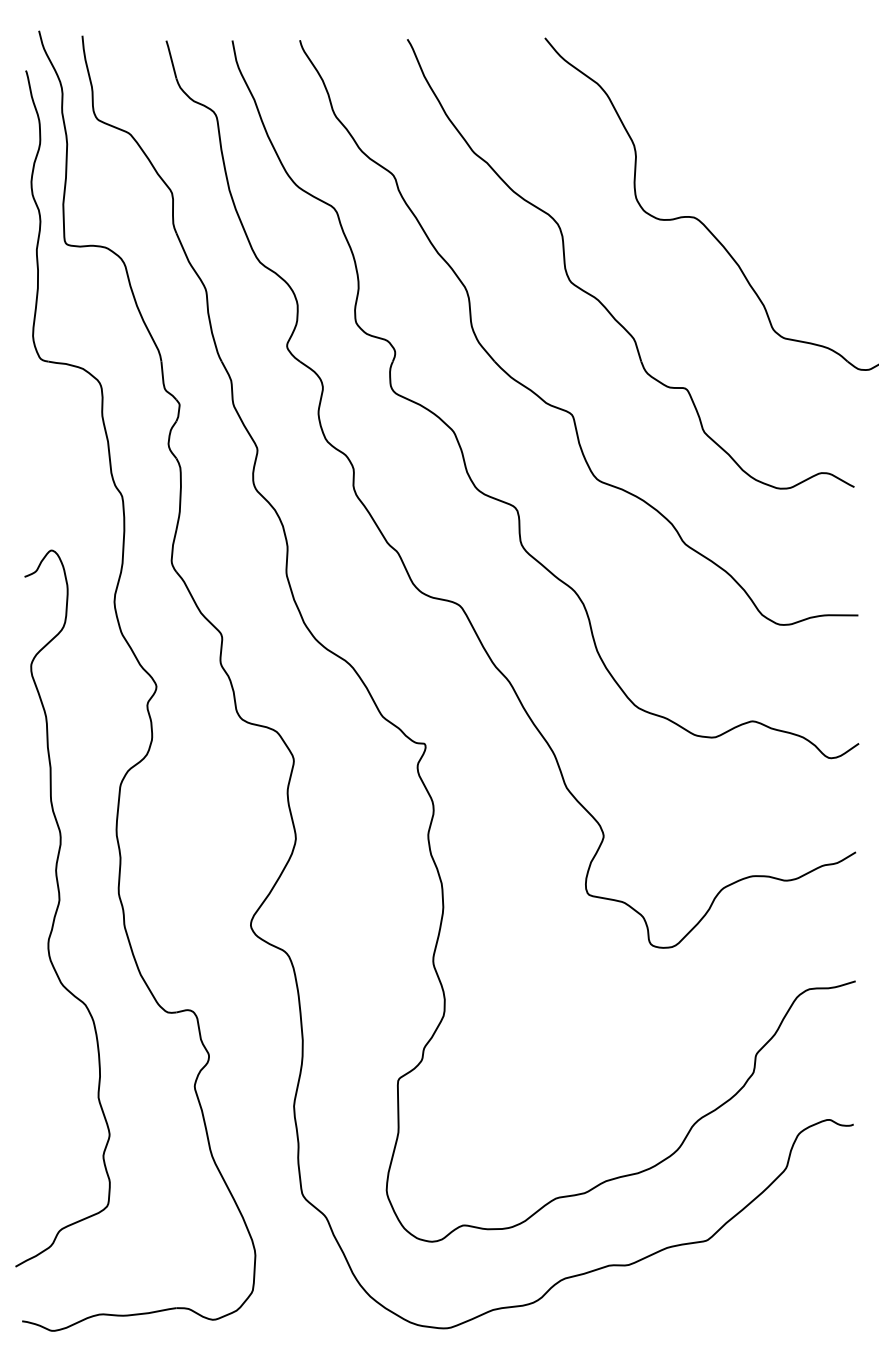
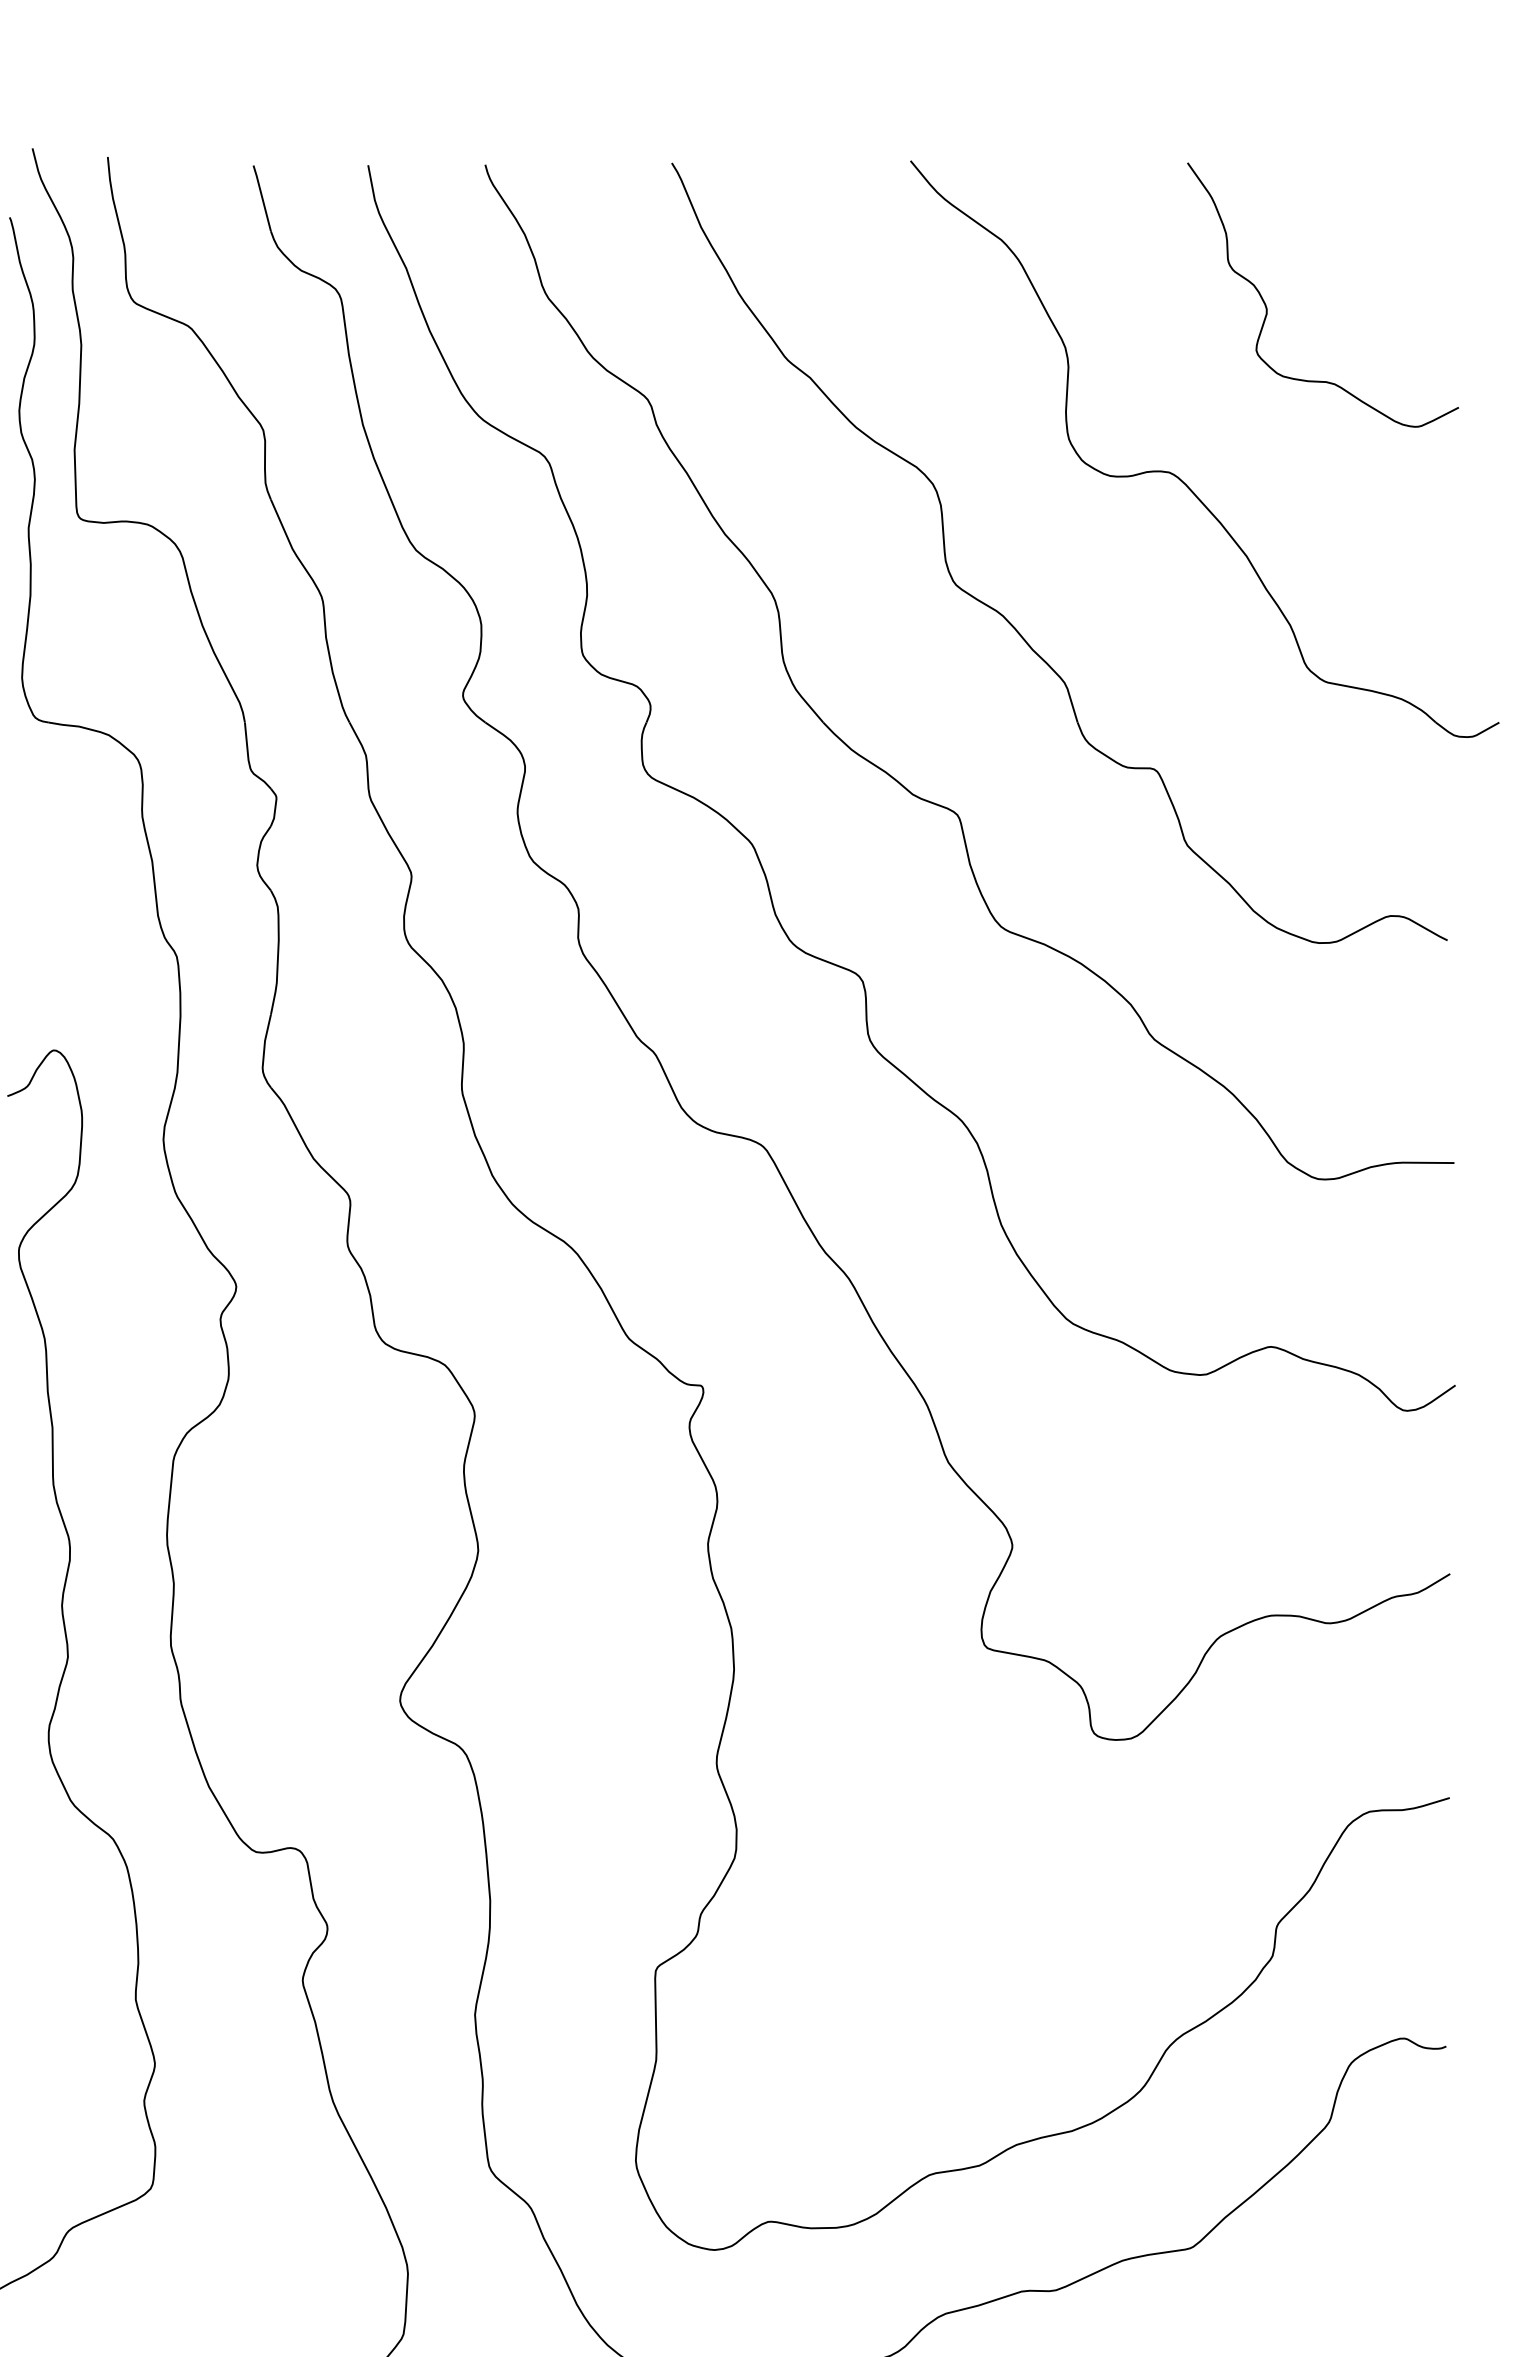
curve: (751, 123) -> (1268, 309), added

